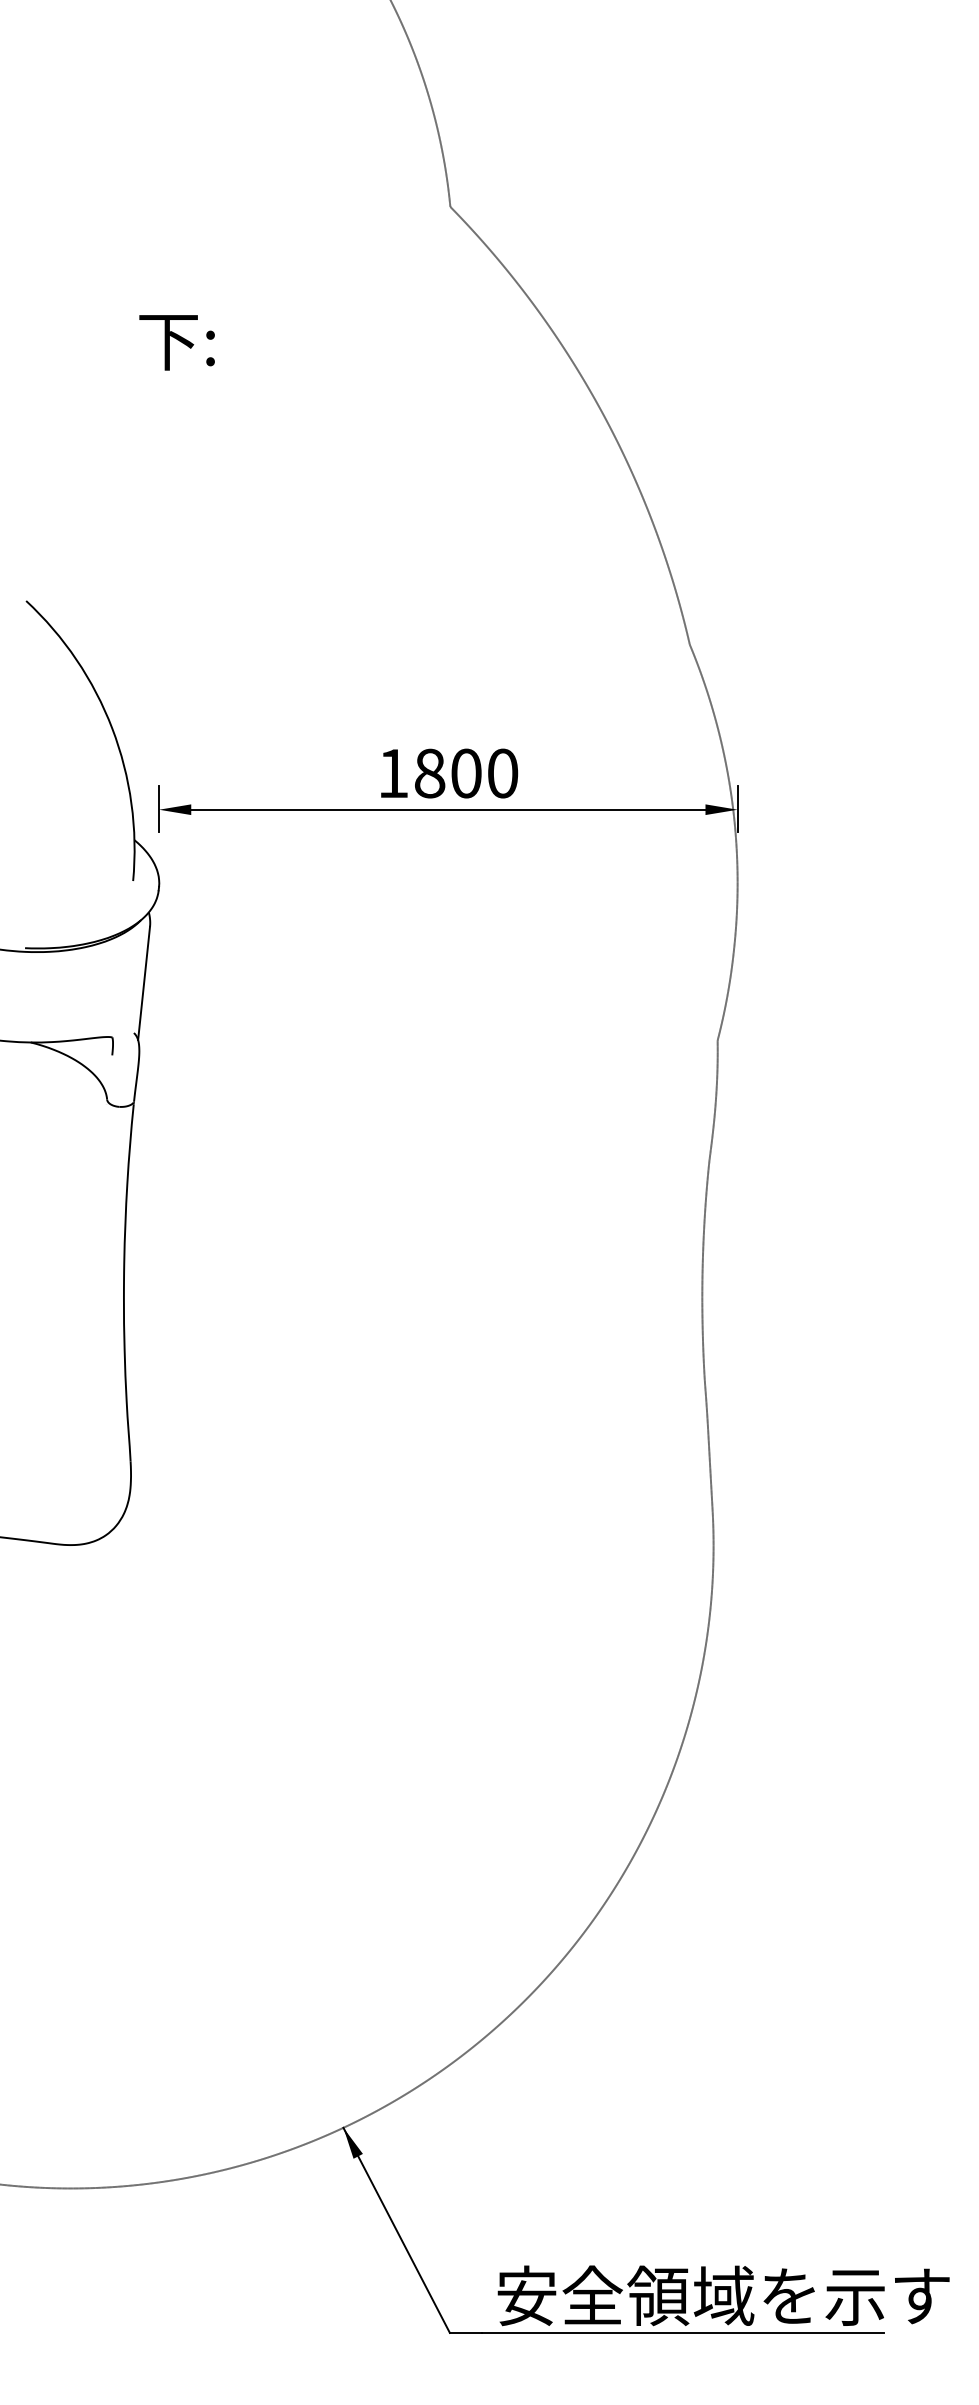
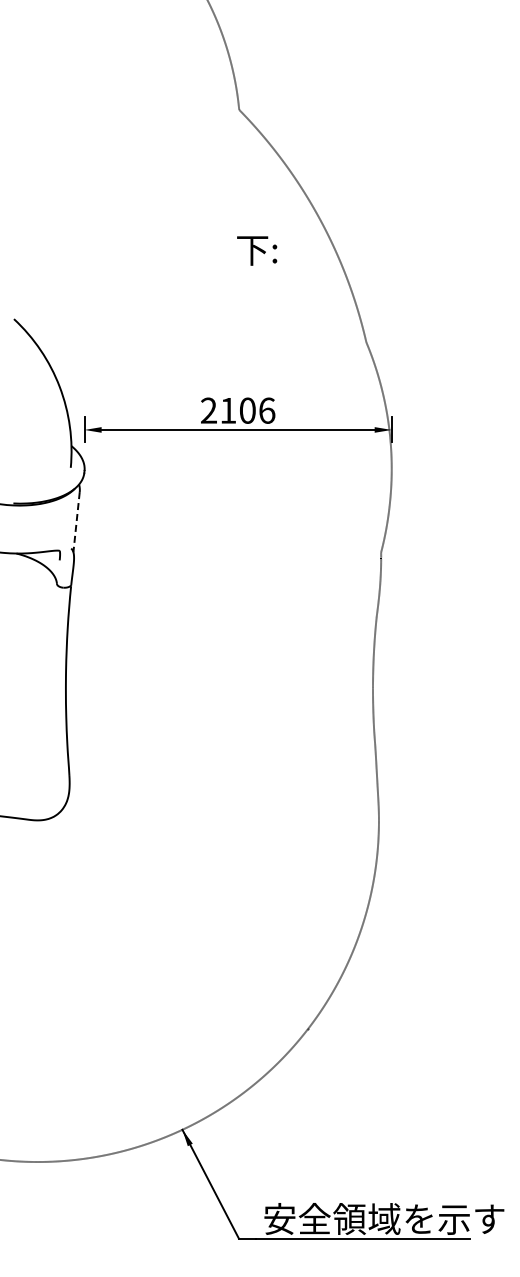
text: (177, 341) -> (257, 250), moved
text: (449, 773) -> (238, 410), 1800 -> 2106
line: (143, 984) -> (76, 522), solid -> dashed

